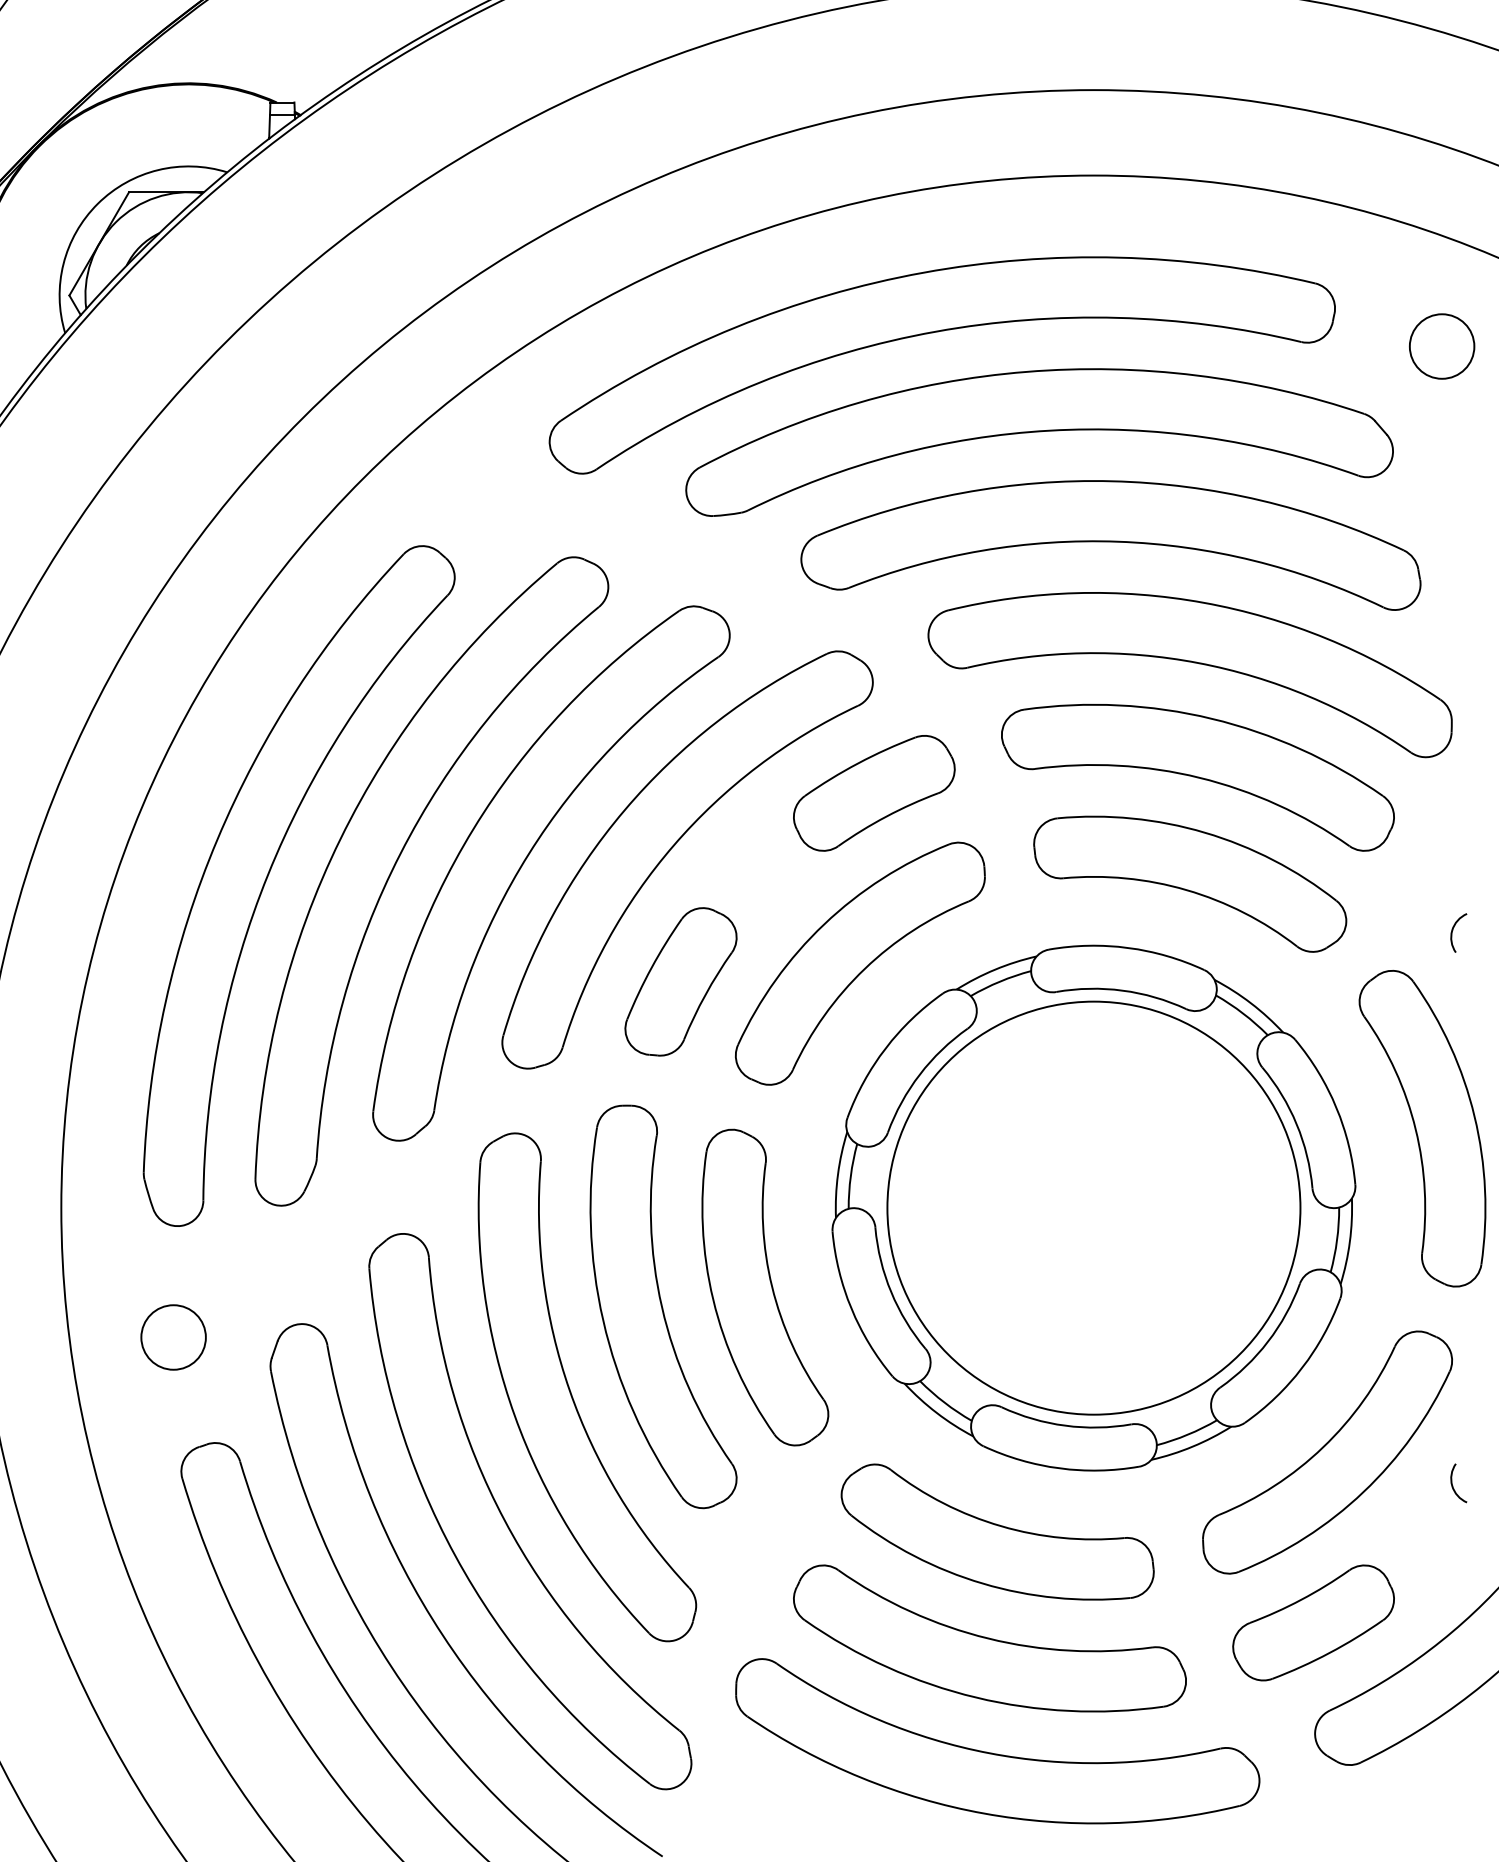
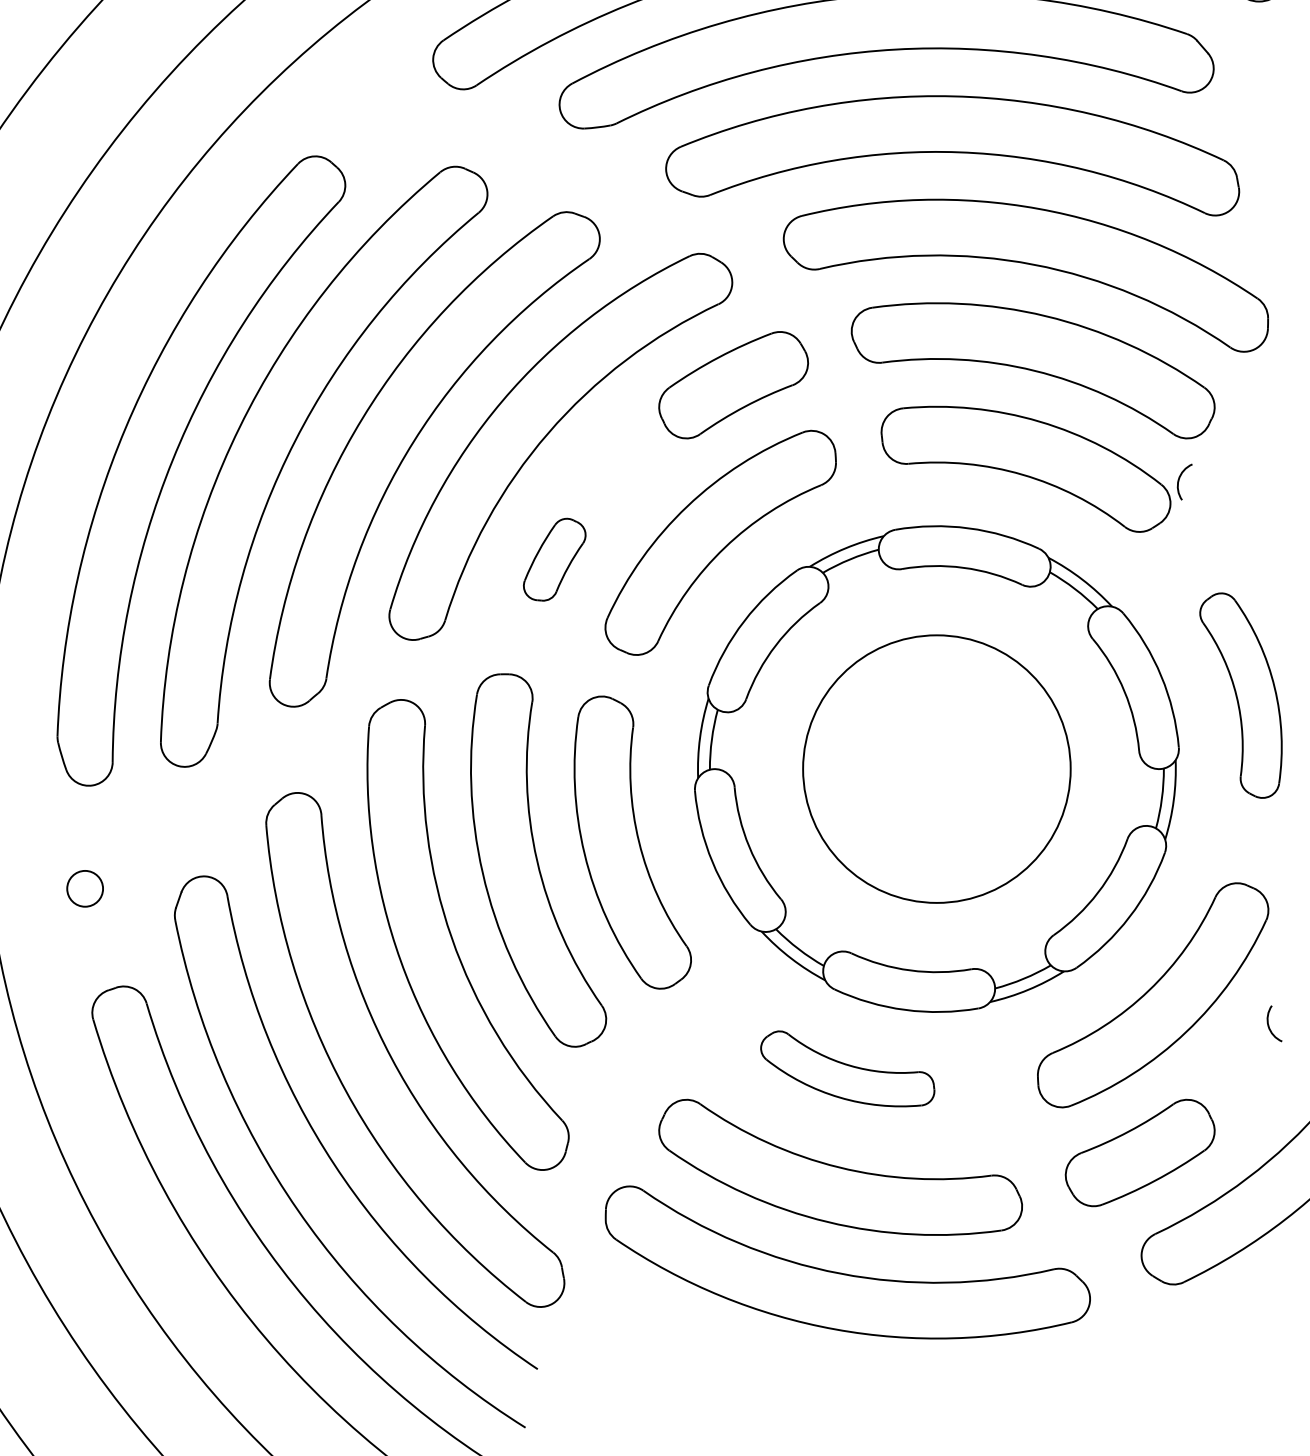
arc: (1453, 930) -> (1179, 479), moved
part: (680, 981) -> (554, 559), size x0.6
part: (1422, 1128) -> (1240, 695), size x0.7
circle: (1093, 1207) -> (936, 768), size x0.7
circle: (173, 1337) -> (85, 888), size x0.6
part: (997, 1531) -> (847, 1068), size x0.6

